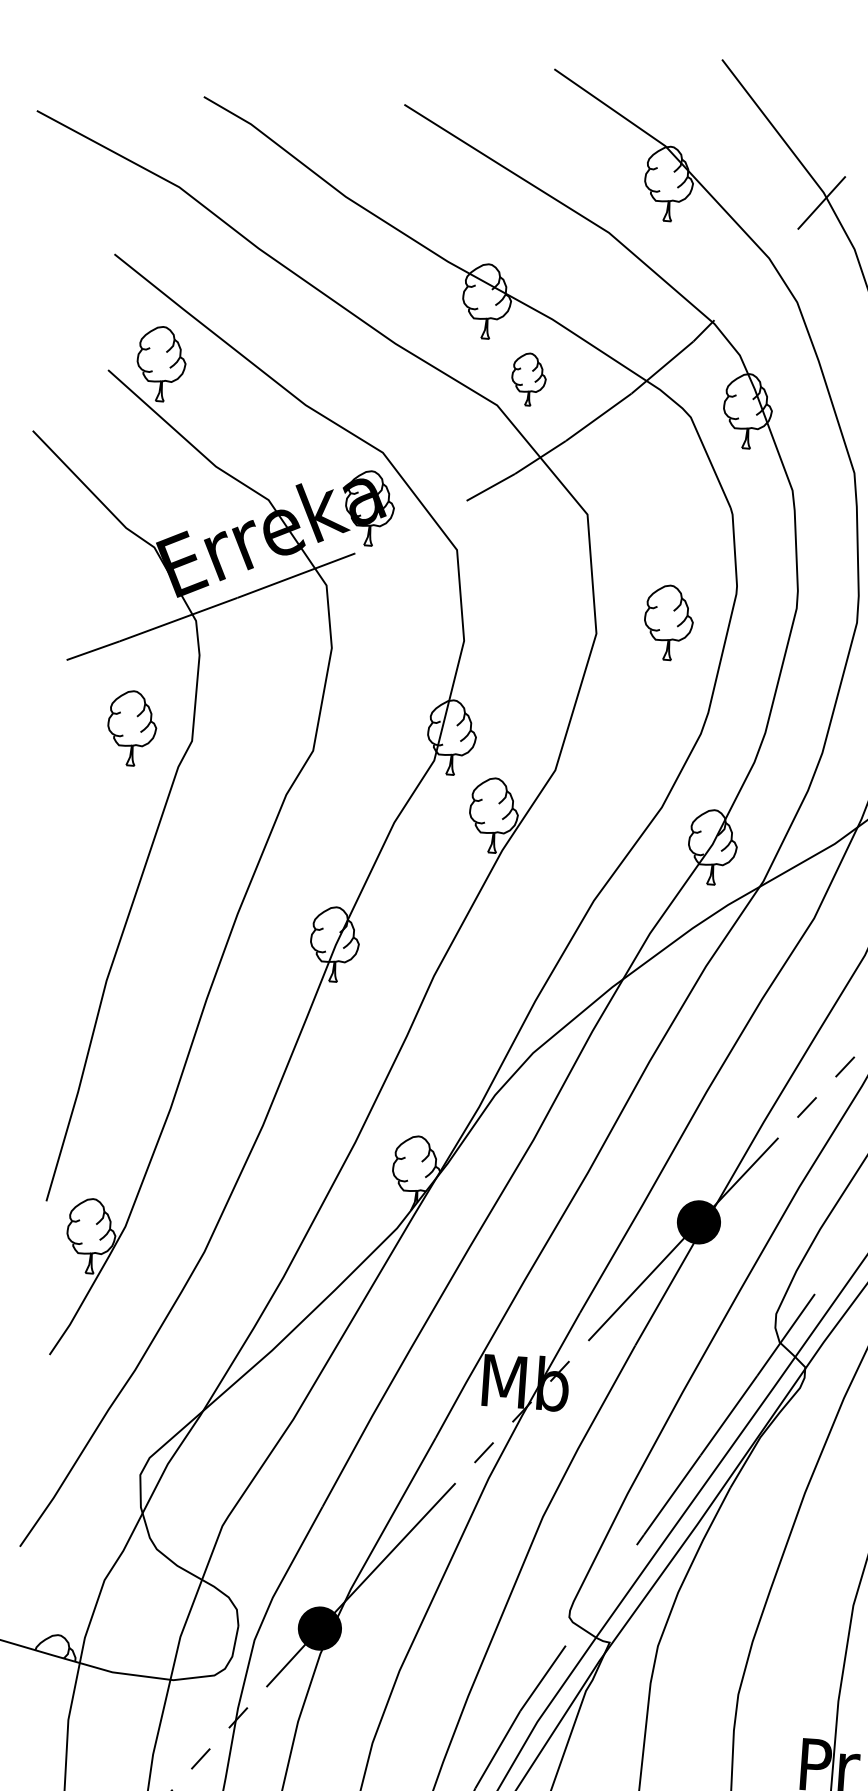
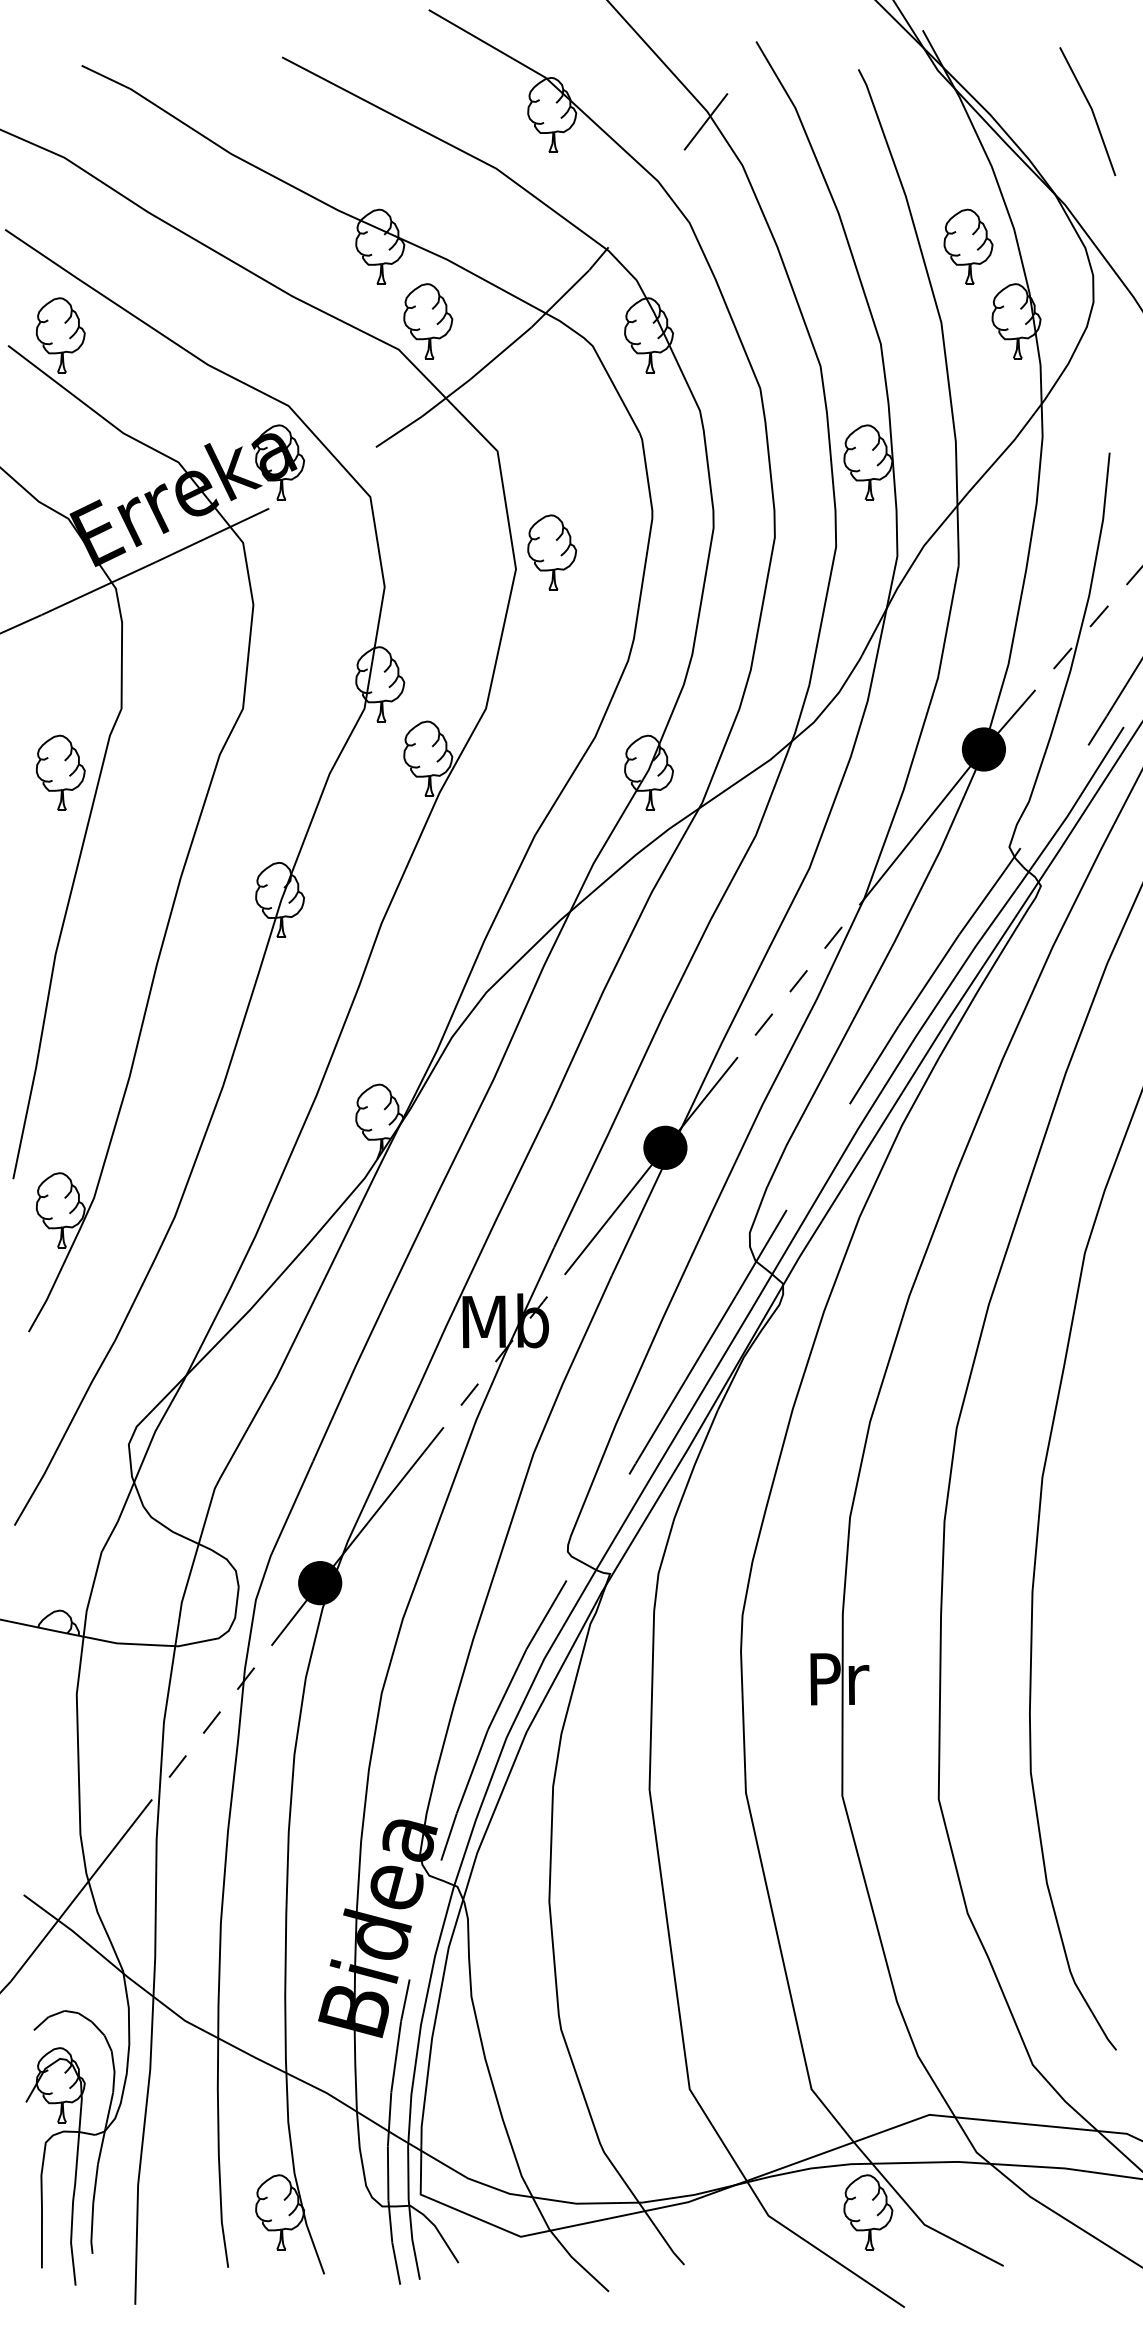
part: (529, 379) -> (428, 321), size x1.43
part: (669, 622) -> (552, 552), moved
part: (131, 727) -> (60, 772), moved

